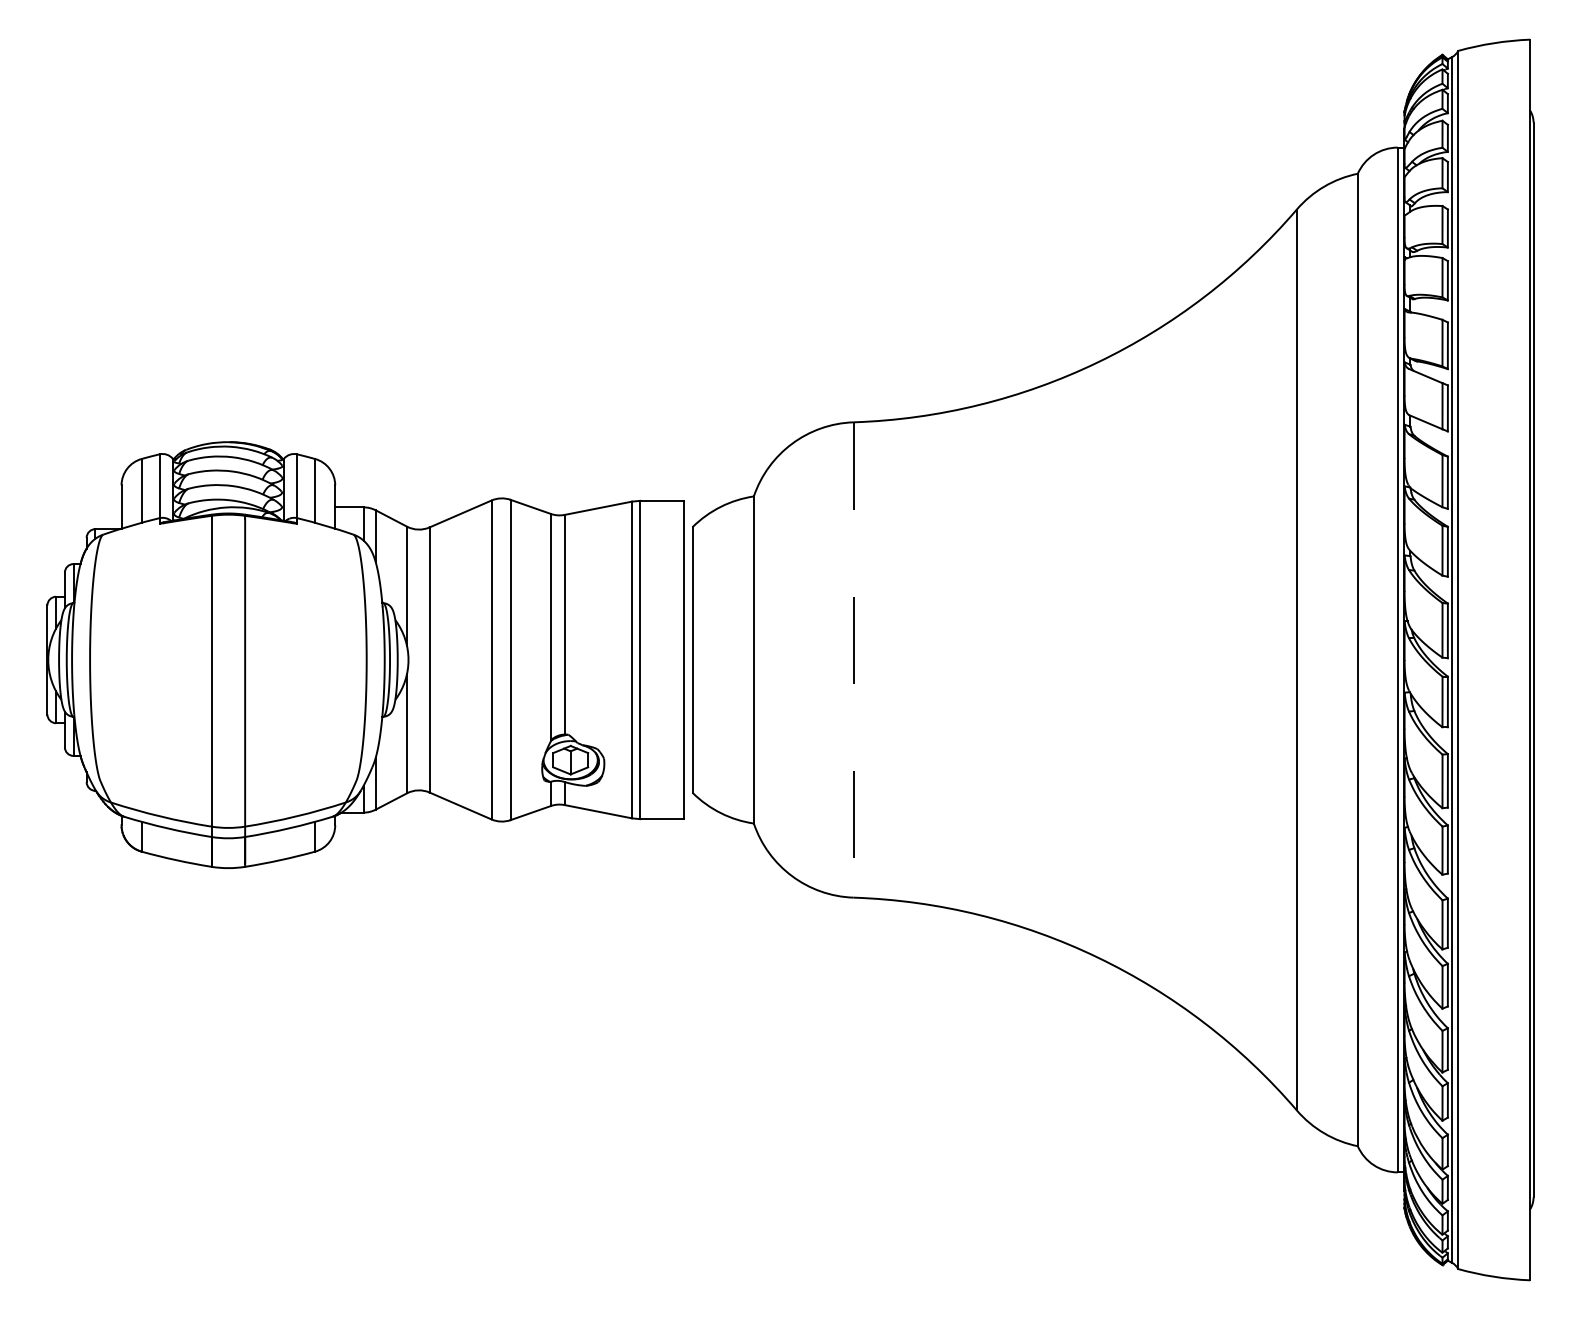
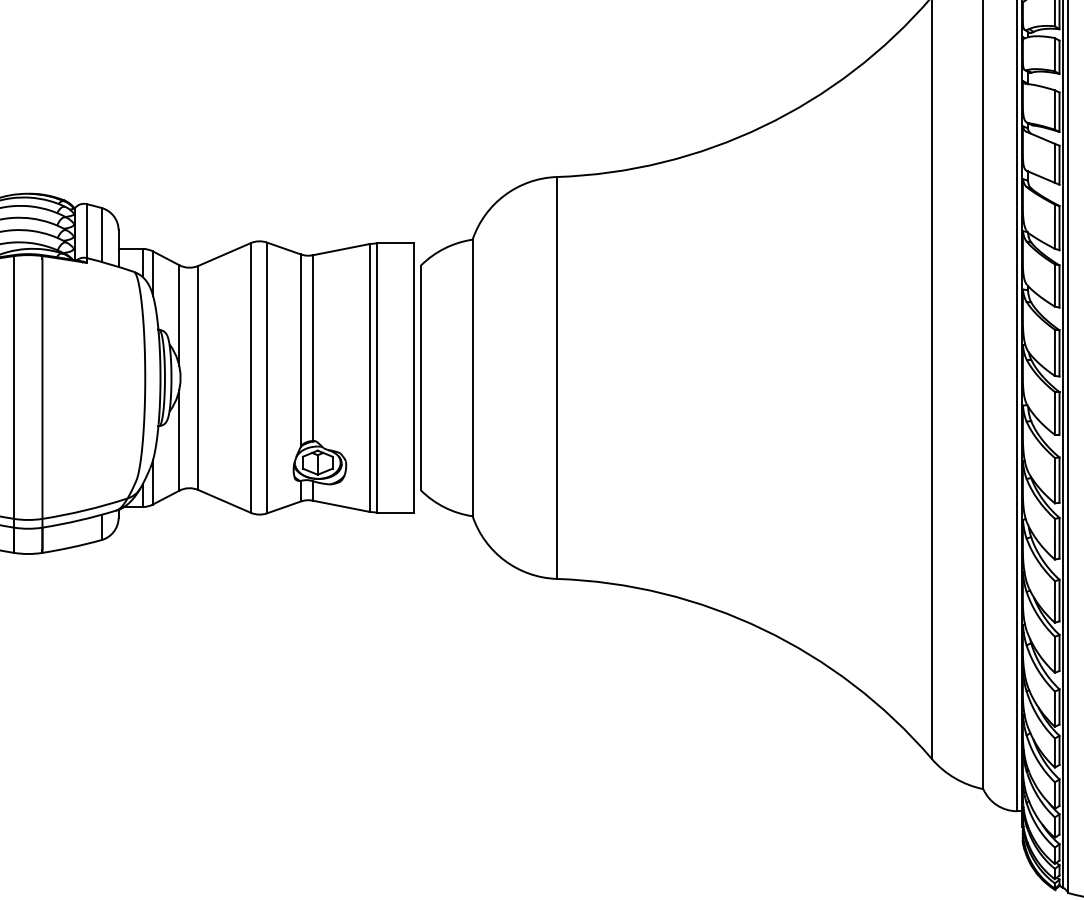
line: (853, 660) -> (556, 378), dashed -> solid

